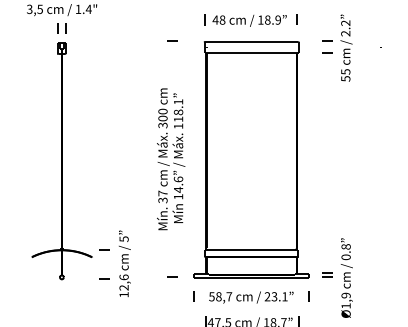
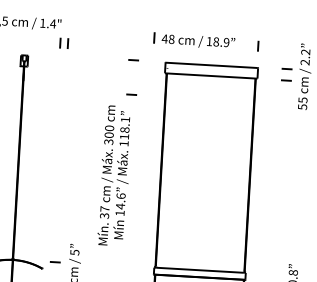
part: (245, 20) -> (194, 41), moved
part: (61, 28) -> (63, 43), moved
line: (172, 75) -> (131, 93), added
text: (171, 159) -> (115, 176), moved

